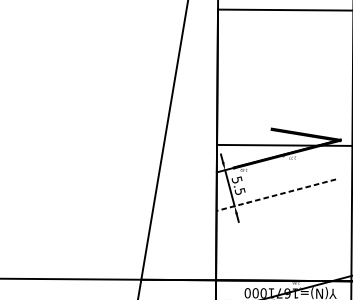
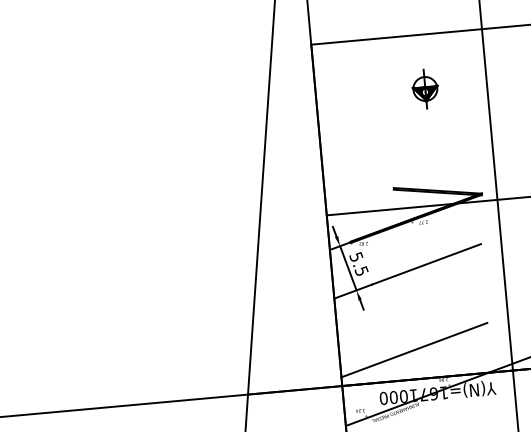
part: (303, 52) -> (424, 88), added
line: (276, 195) -> (407, 271), dashed -> solid
line: (275, 257) -> (414, 349), added

